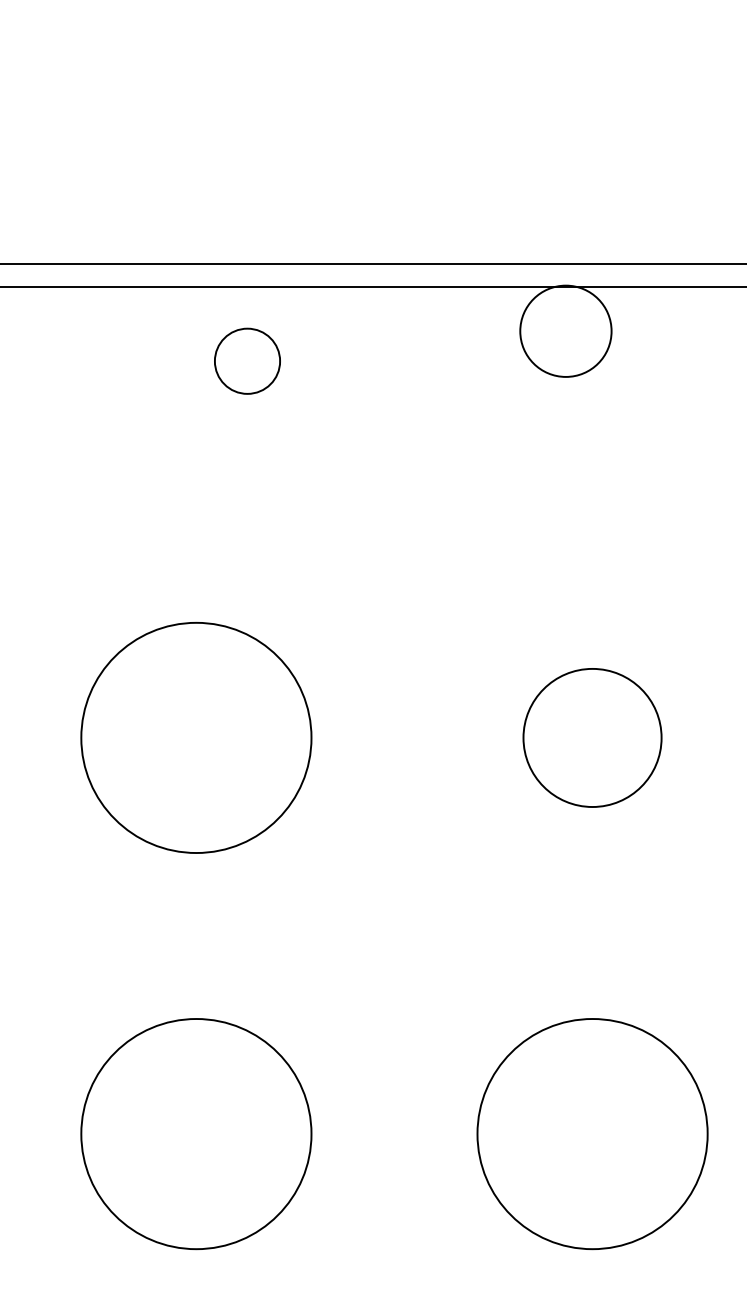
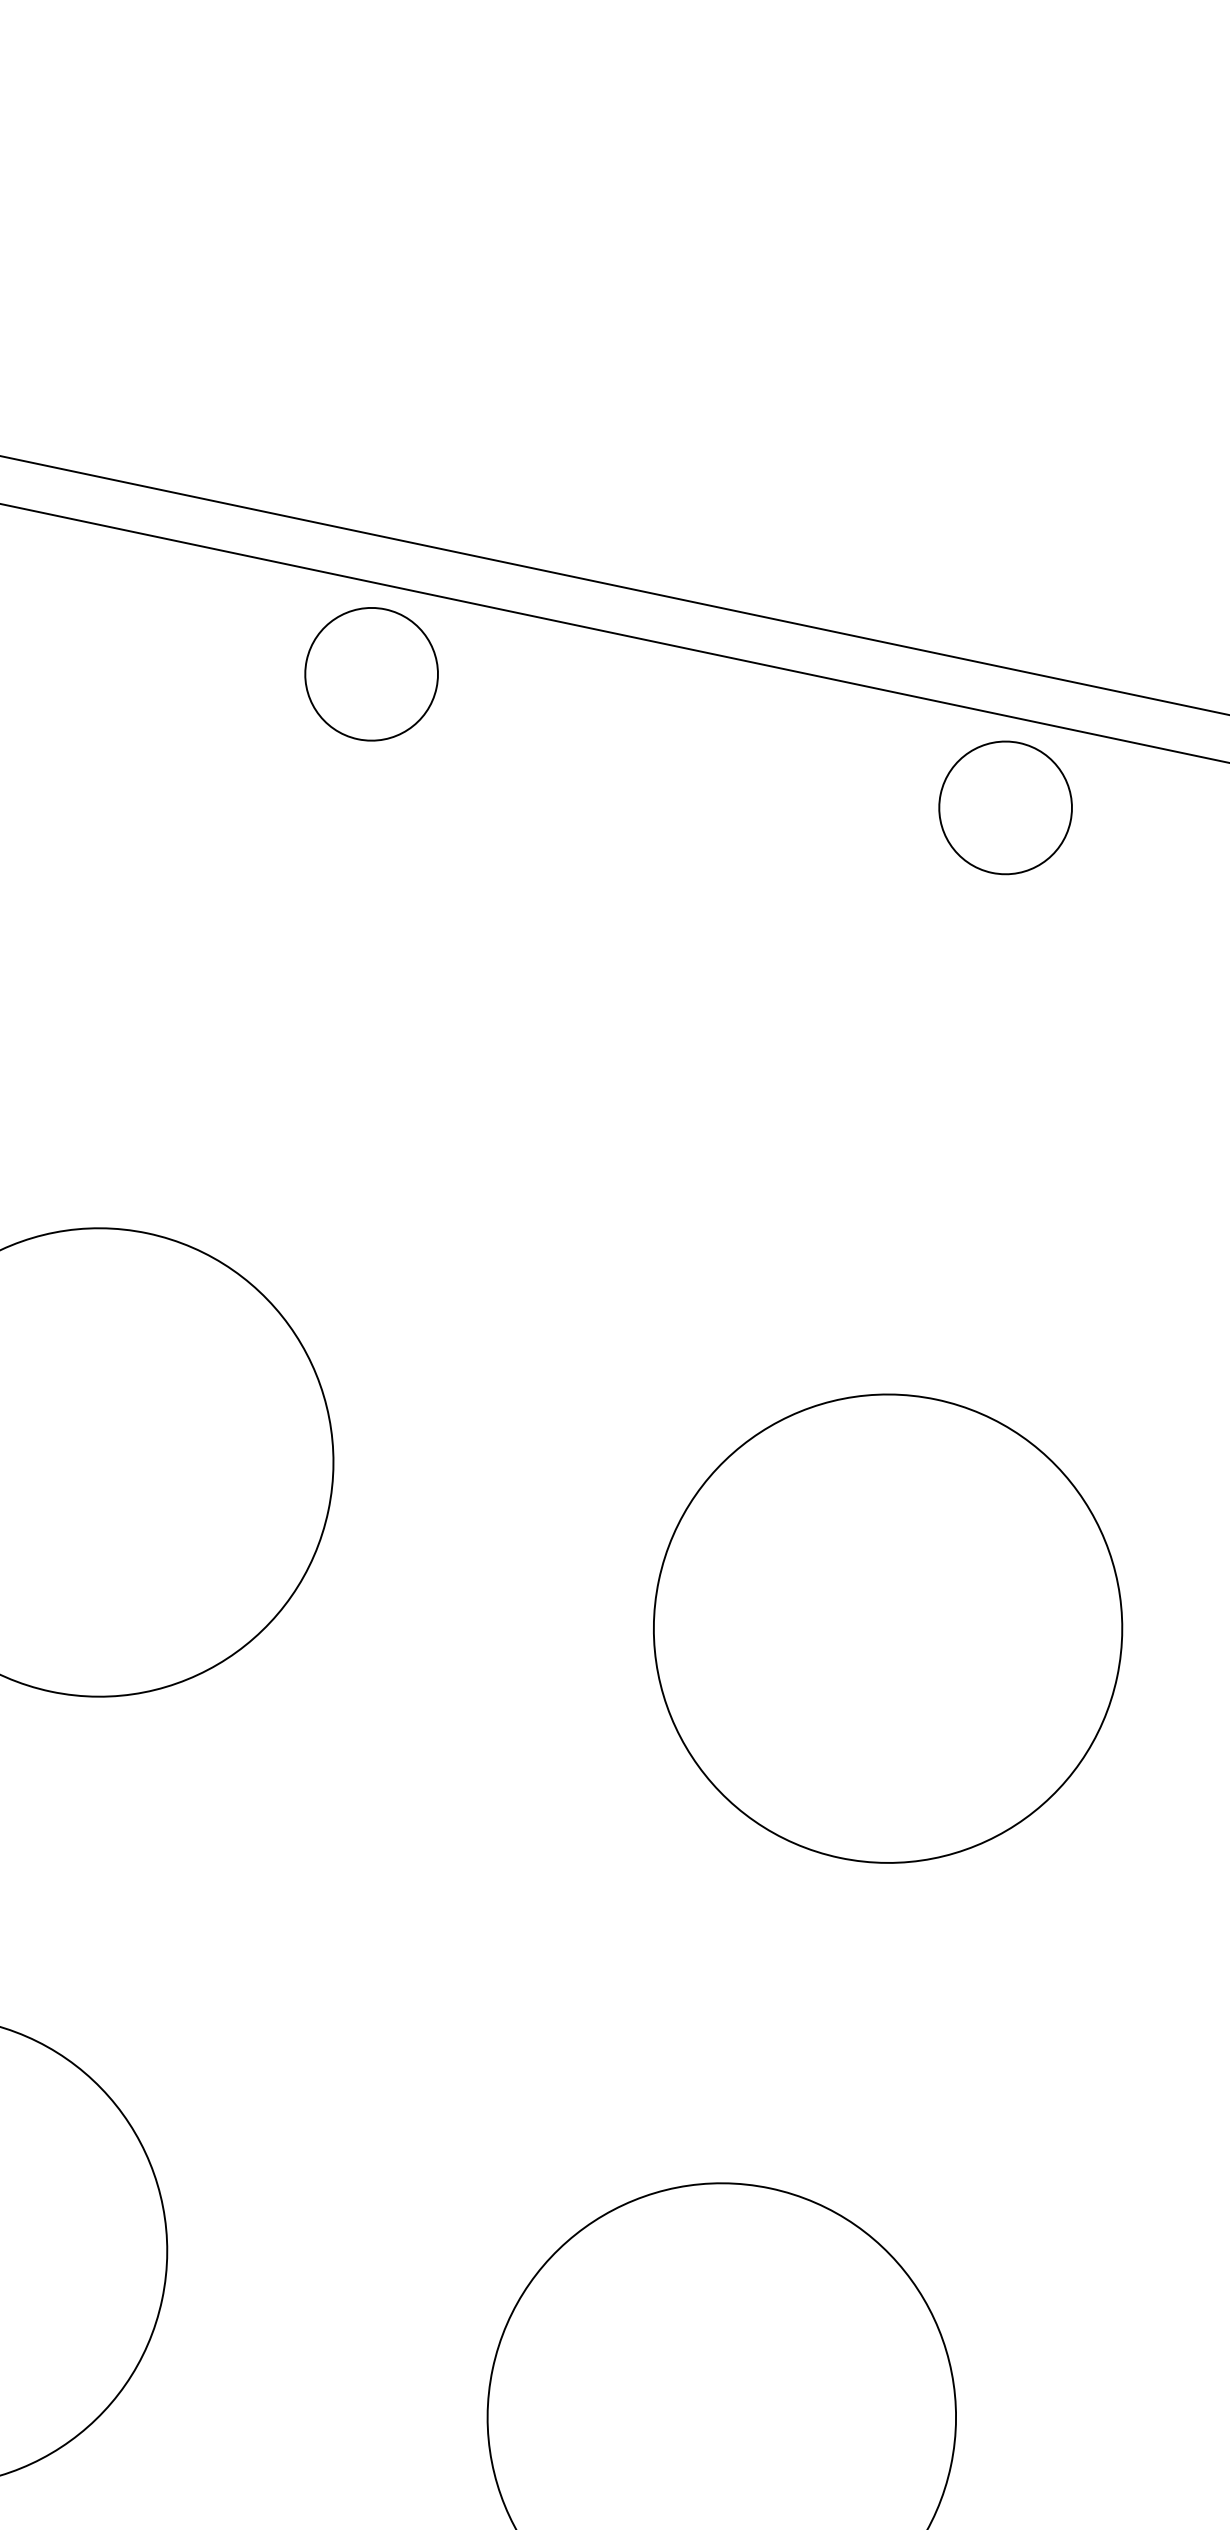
circle: (565, 330) -> (1005, 806), size x0.71
circle: (247, 360) -> (371, 672), moved
circle: (592, 737) -> (888, 1627), size x1.67

